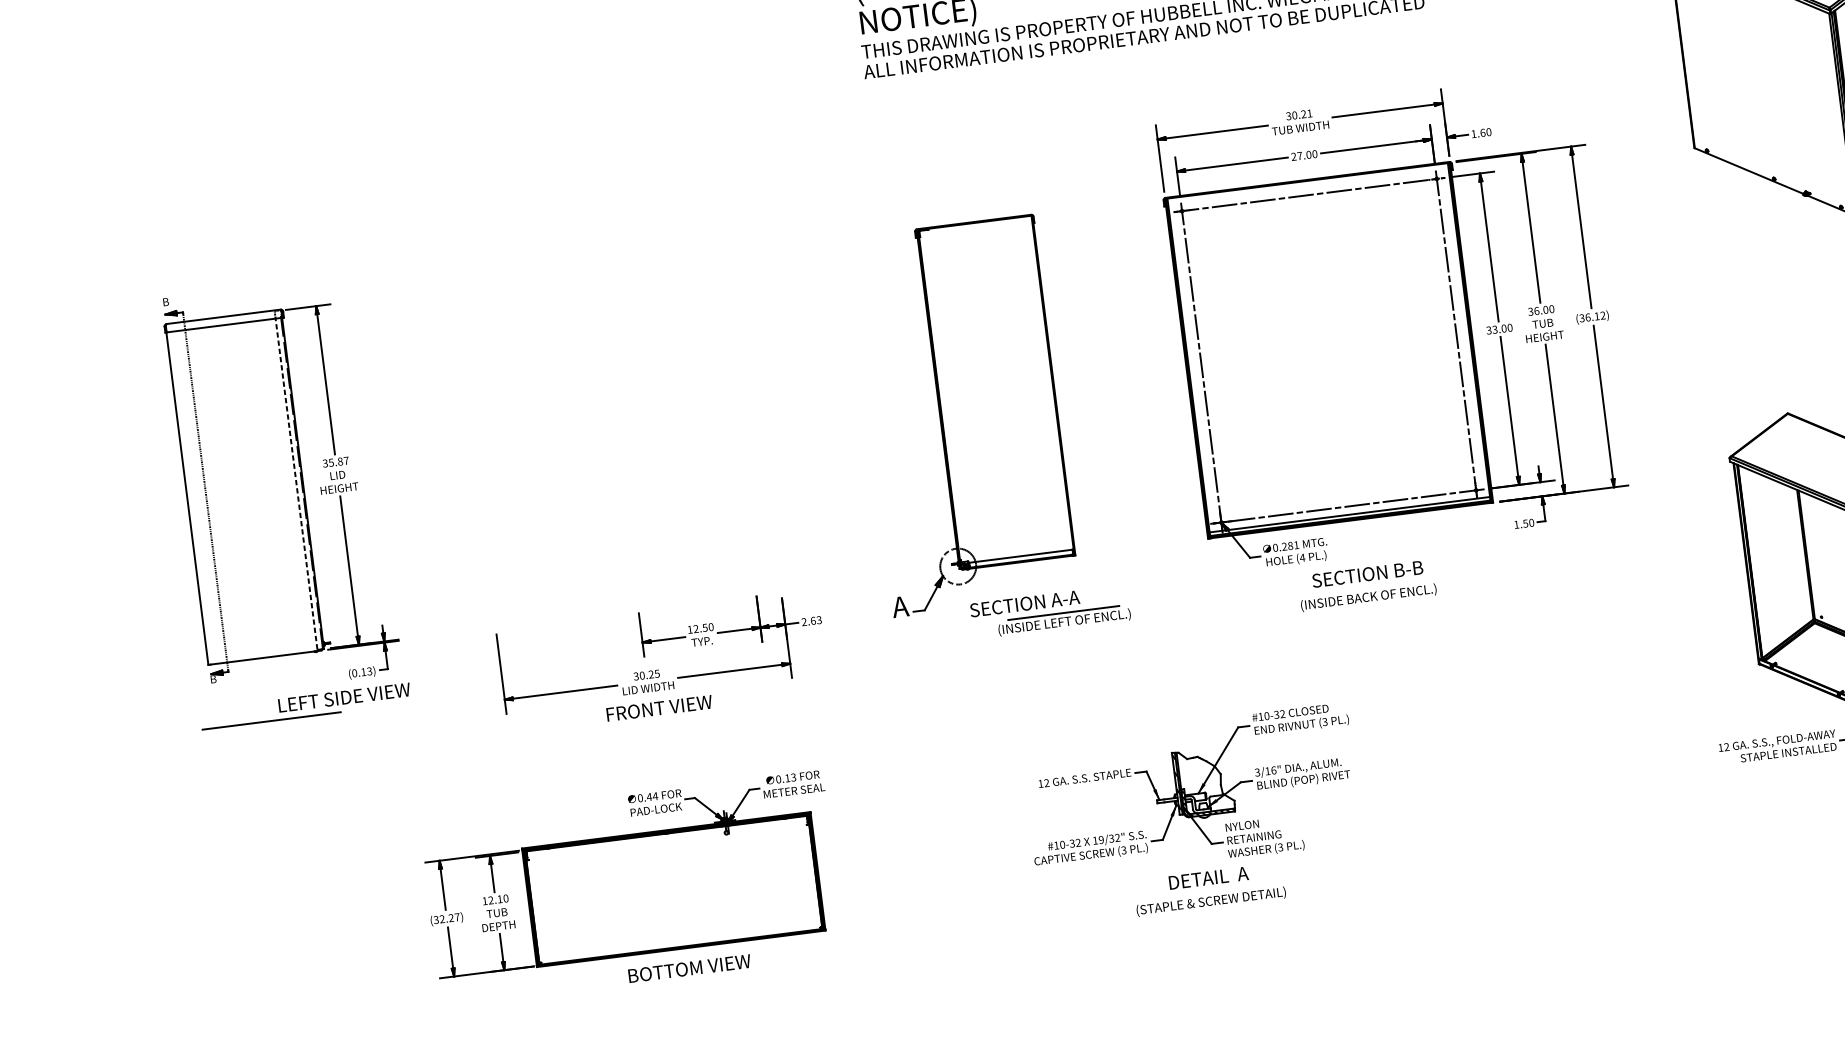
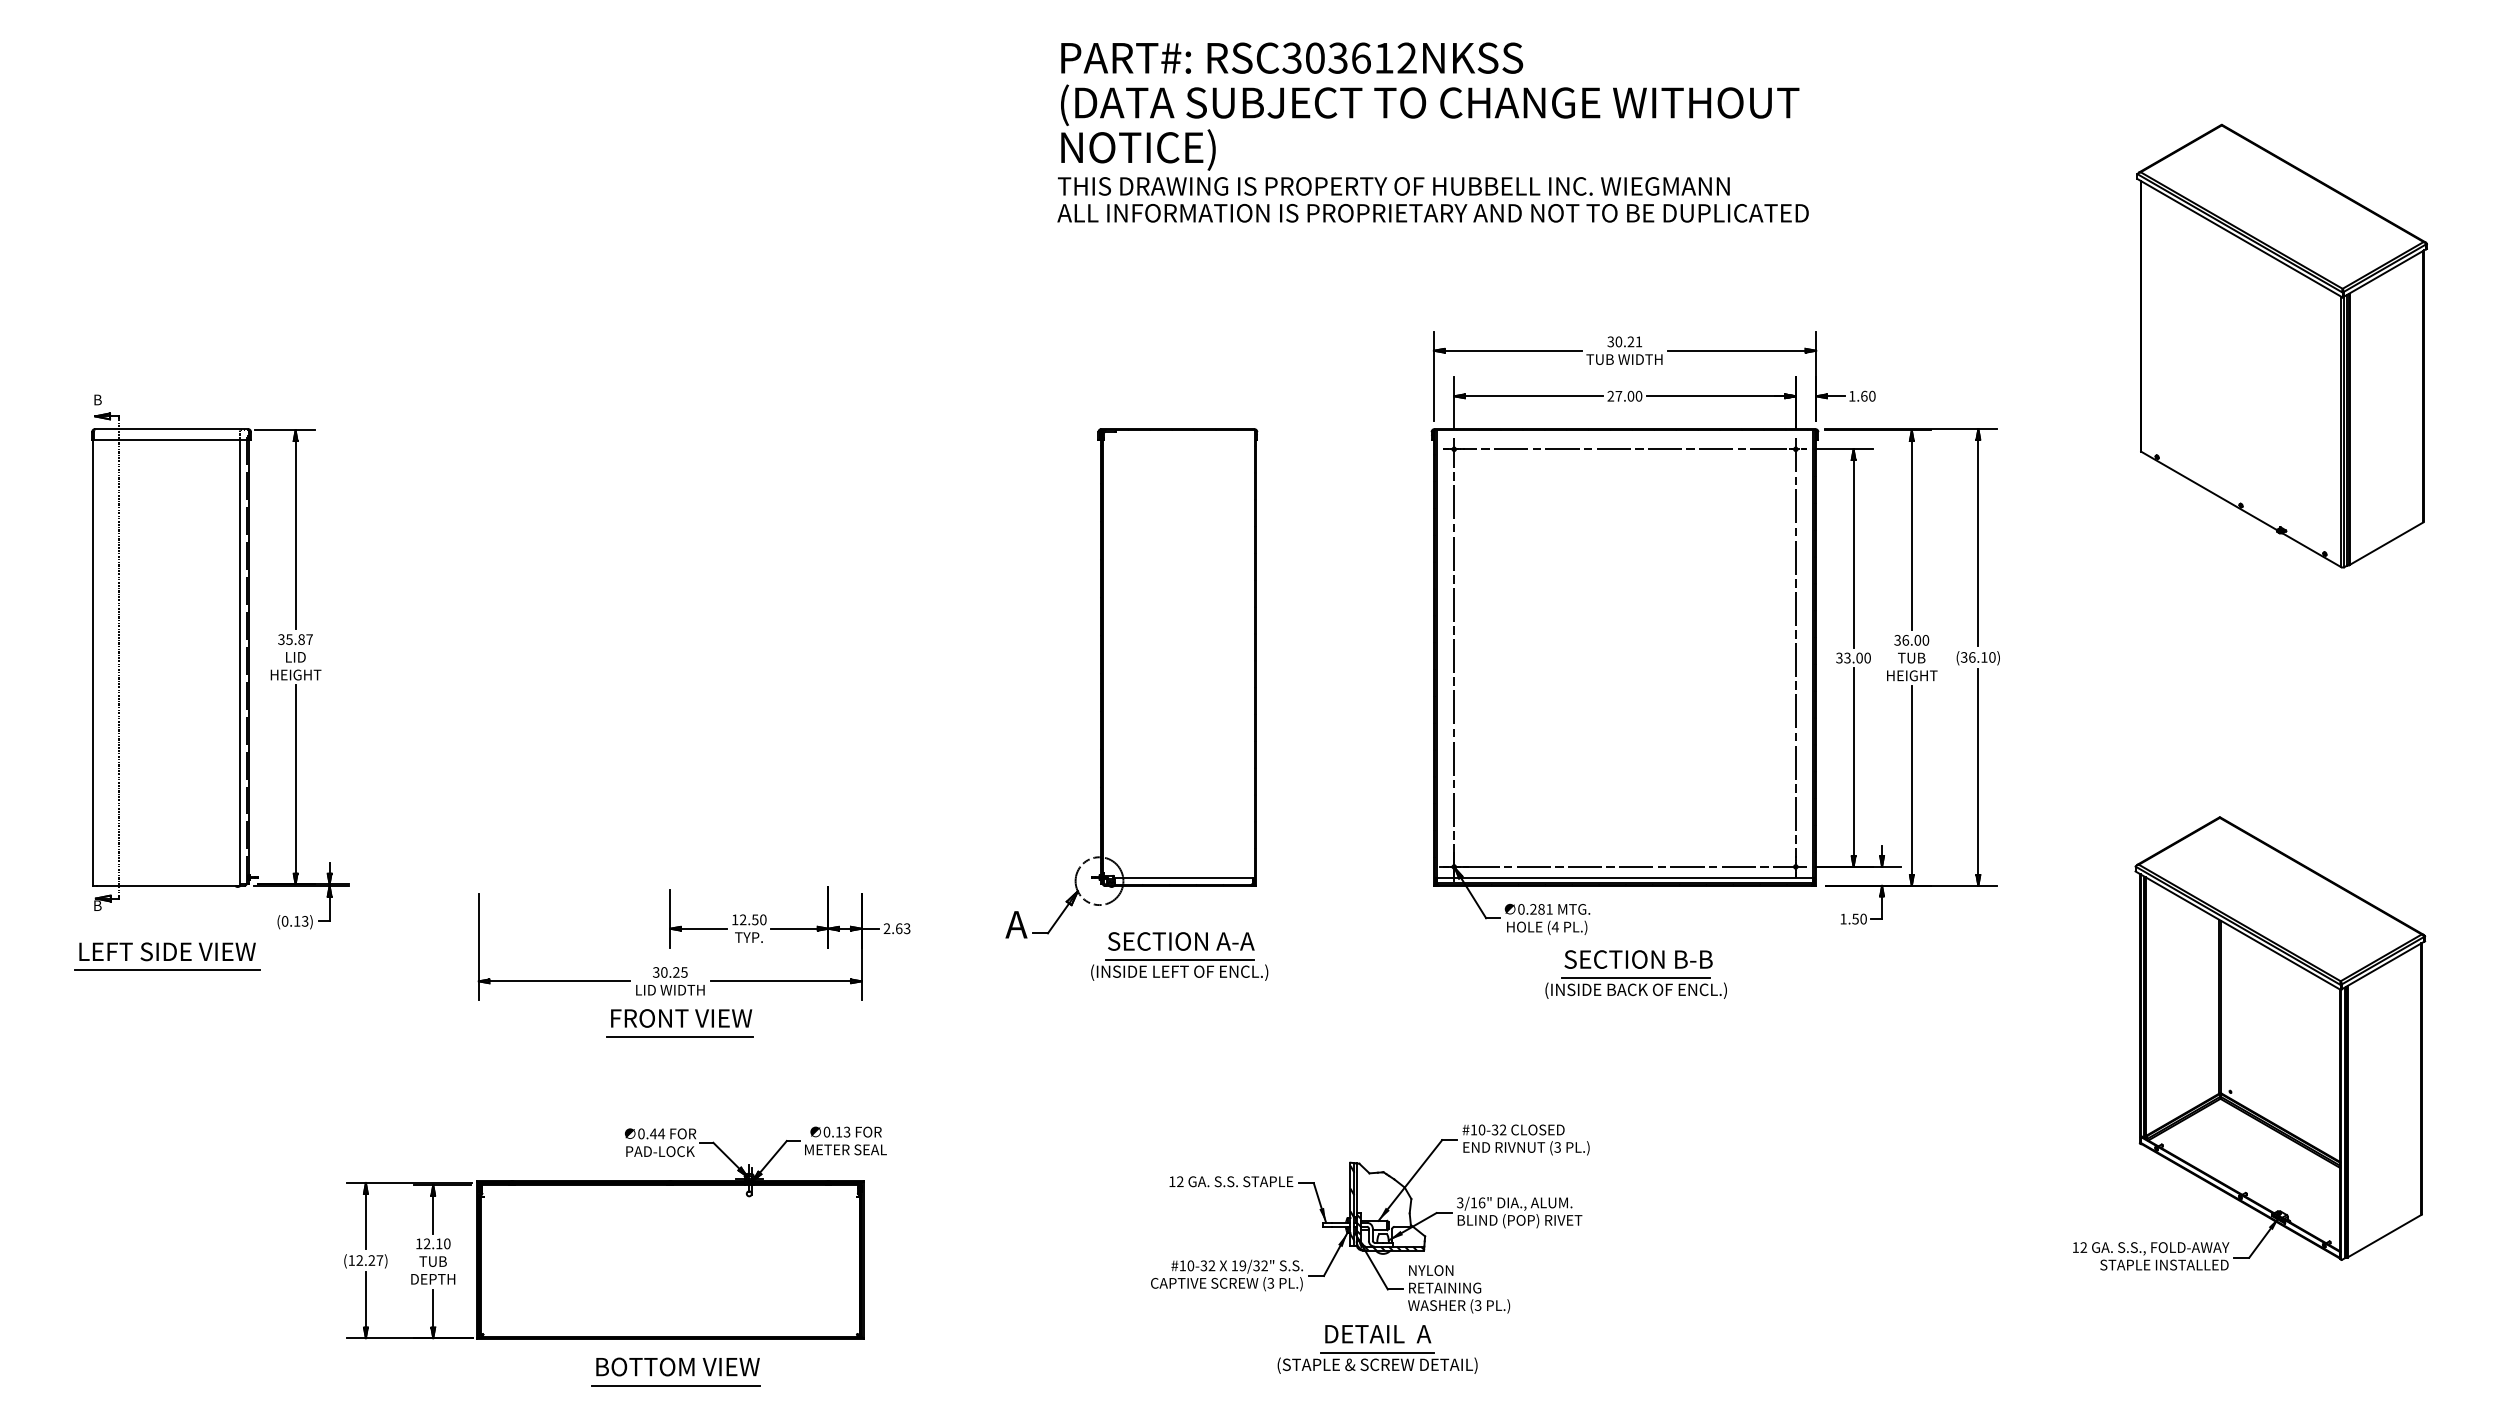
text: (1603, 315) -> (1992, 657), (36.12) -> (36.10)
line: (296, 483) -> (239, 661), dashed -> solid
line: (1367, 588) -> (1636, 978), added
part: (1064, 620) -> (1179, 969), moved
text: (344, 697) -> (167, 951), moved
line: (659, 722) -> (679, 1037), added
line: (1210, 892) -> (1377, 1353), added
text: (436, 919) -> (351, 1260), (32.27) -> (12.27)
line: (689, 982) -> (675, 1385), added

